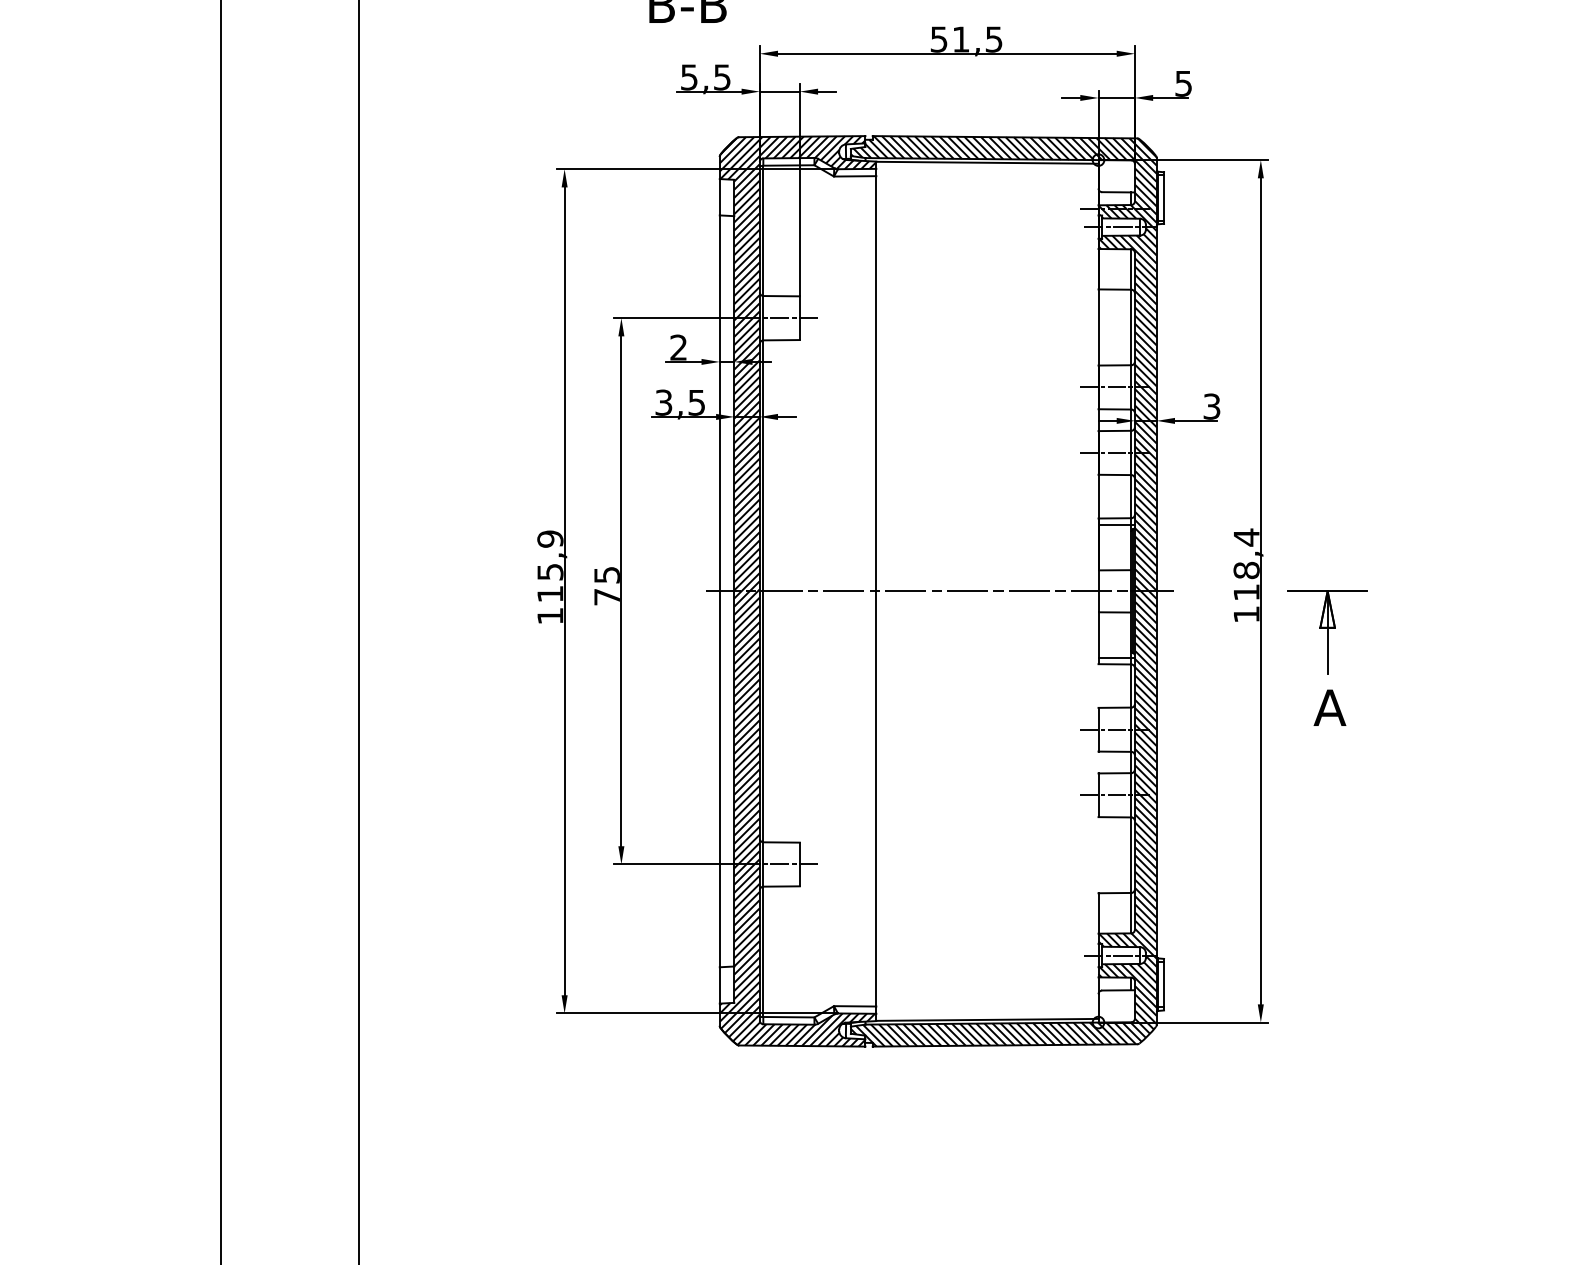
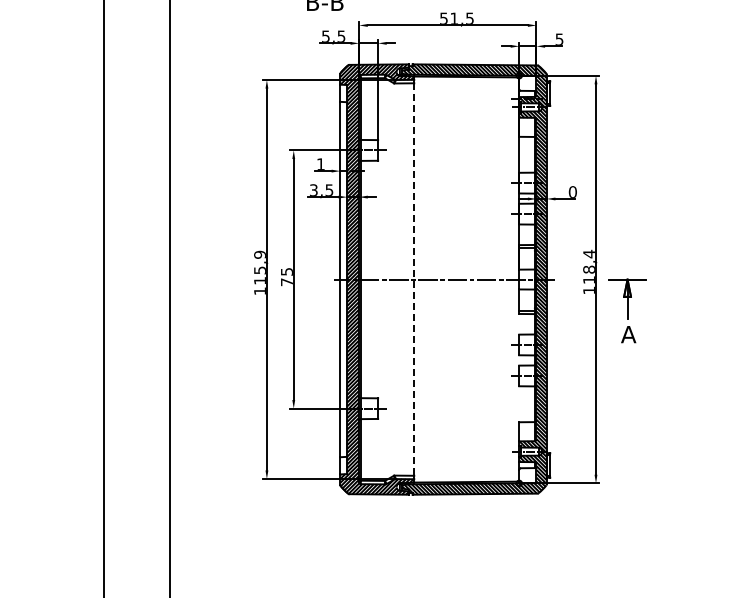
text: (677, 345) -> (320, 163), 2 -> 1
text: (1211, 405) -> (572, 191), 3 -> 0
line: (876, 593) -> (414, 280), solid -> dashed

